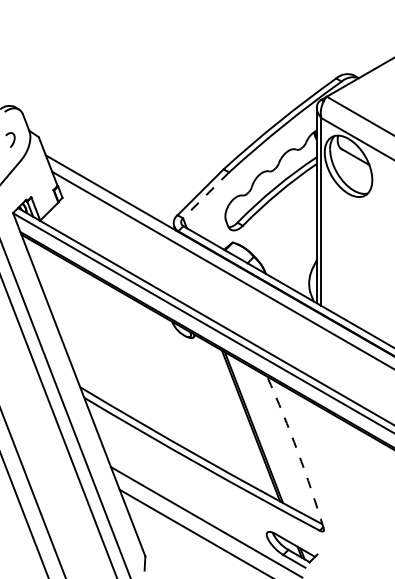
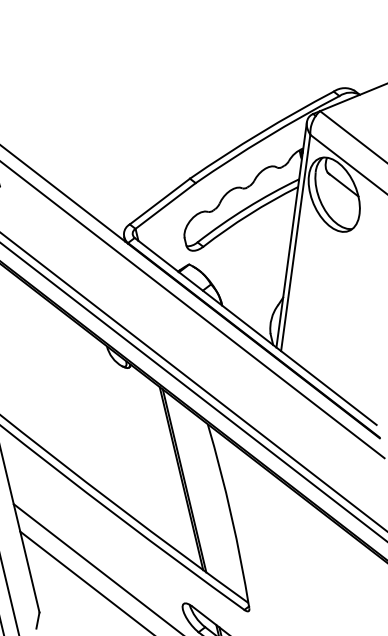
line: (206, 195) -> (166, 206), dashed -> solid
arc: (297, 451) -> (231, 515), dashed -> solid

